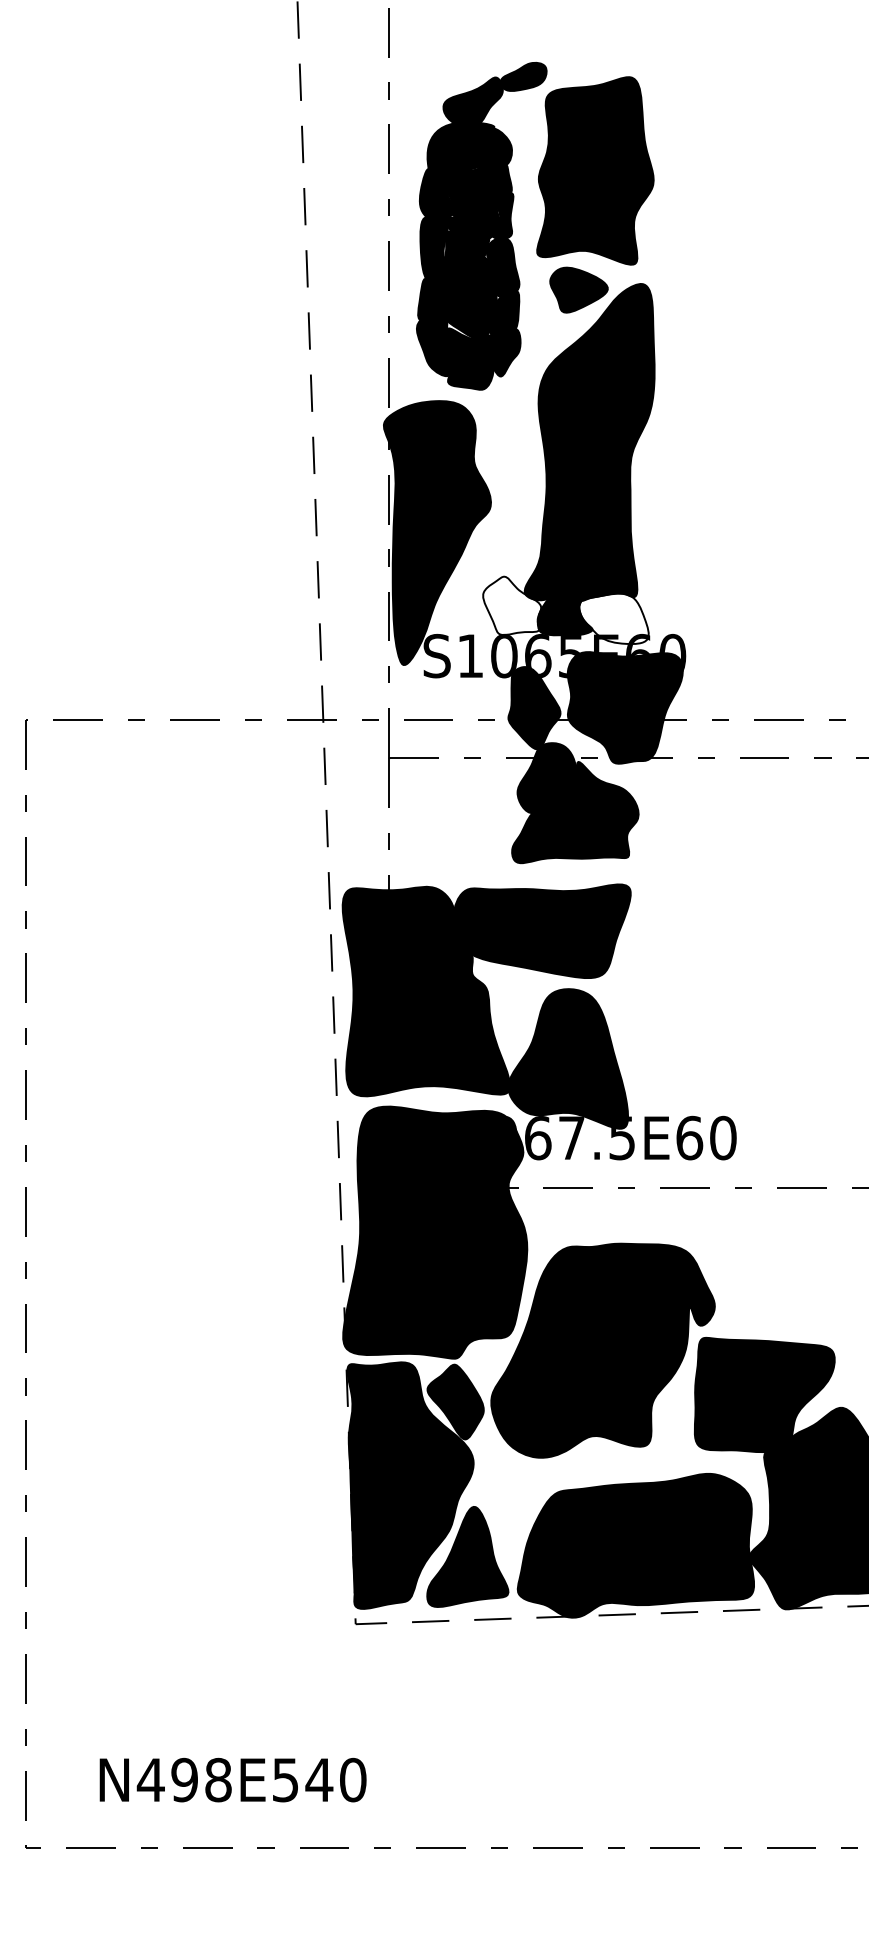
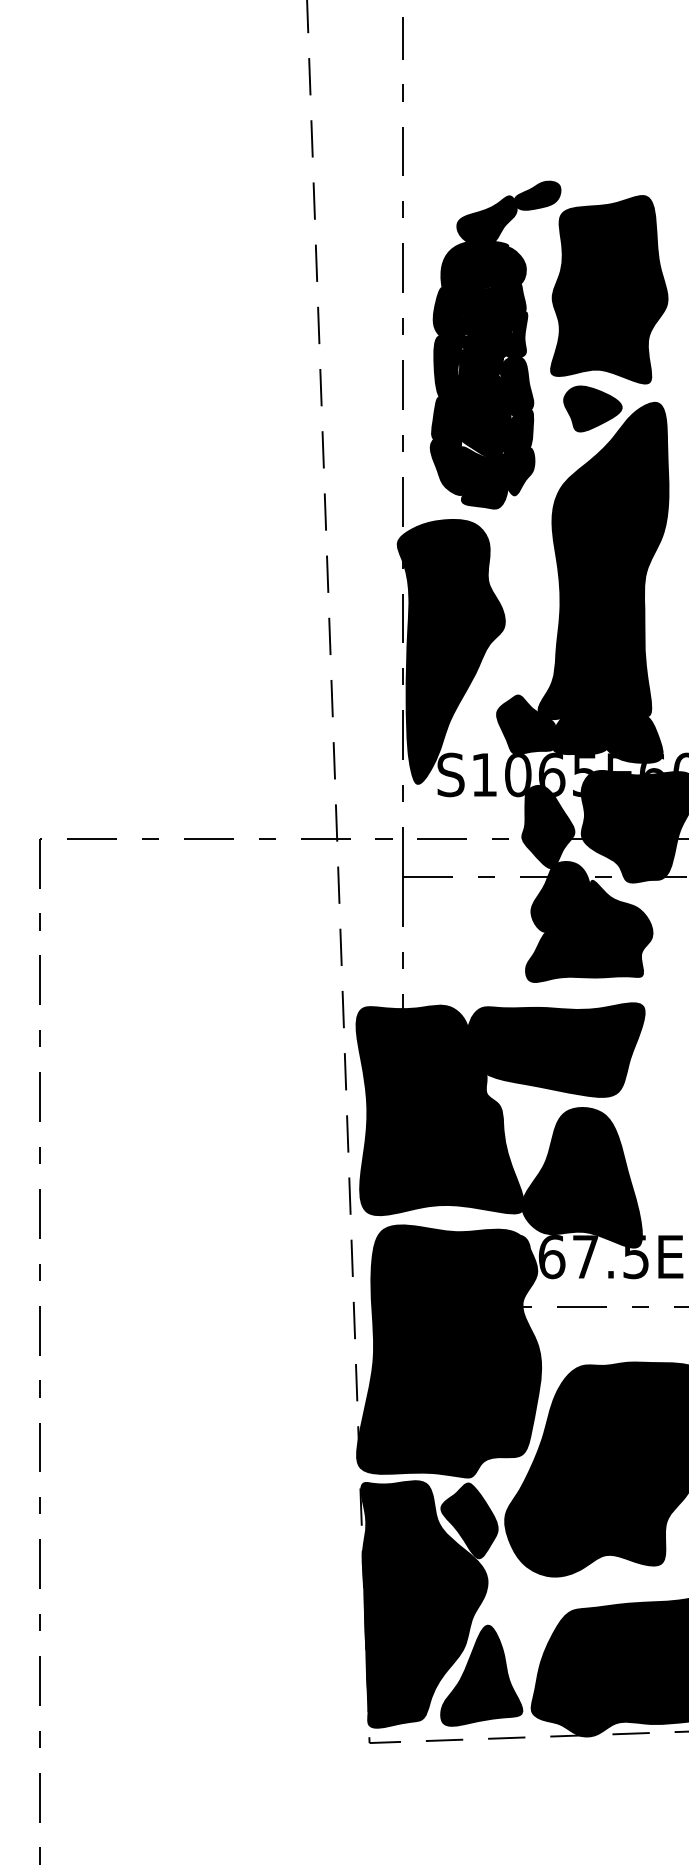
fill: (512, 605) -> (526, 724), added
fill: (613, 618) -> (627, 737), added

